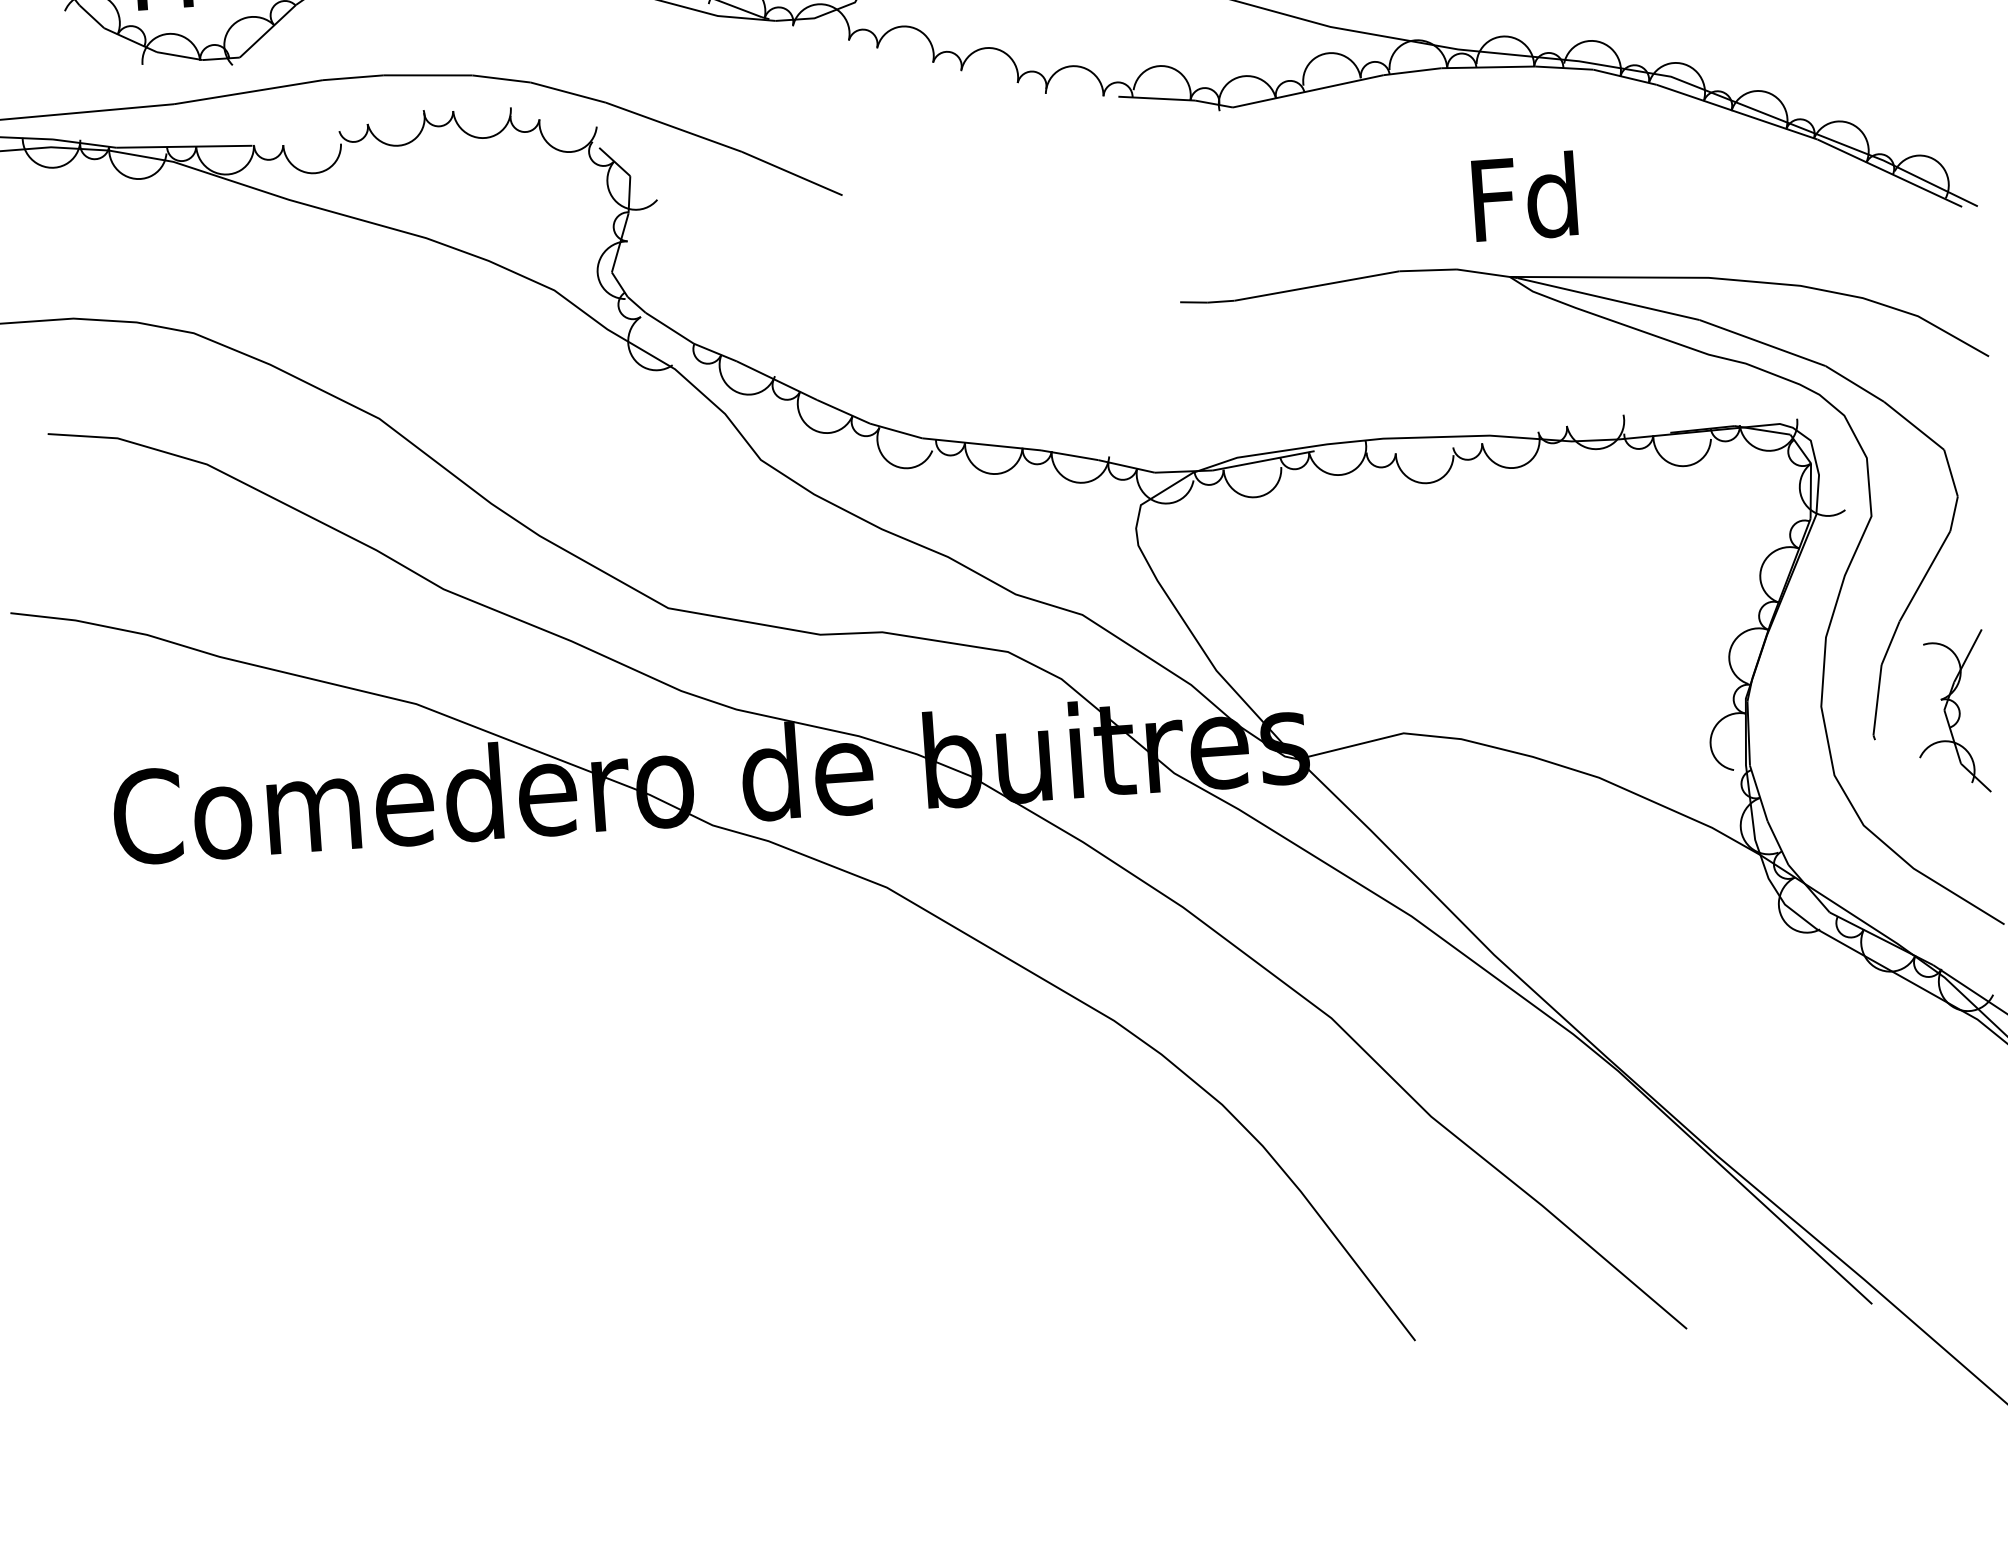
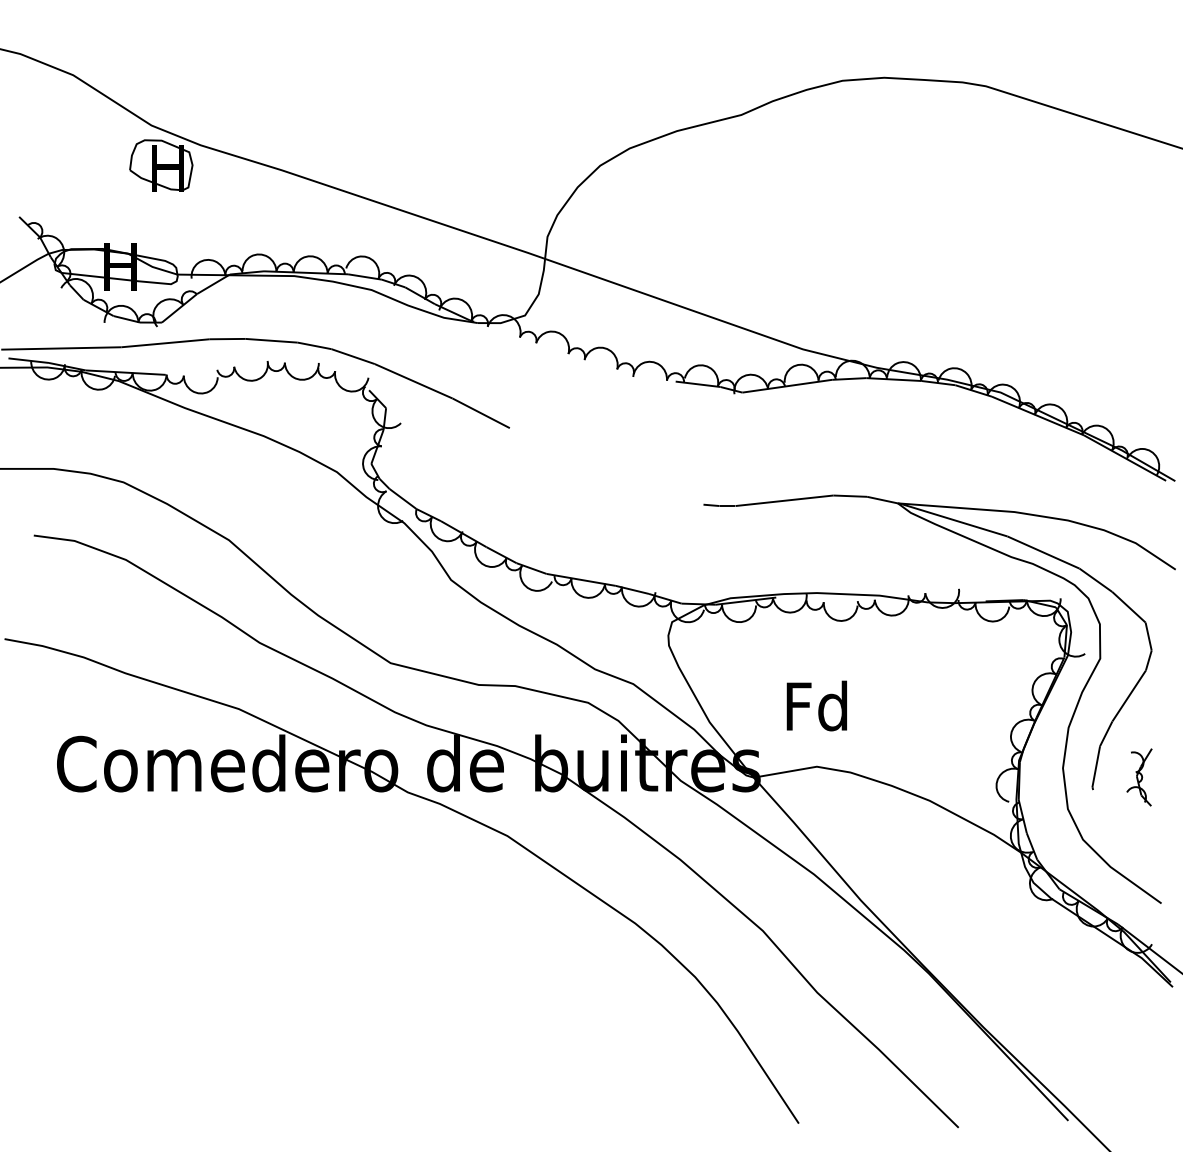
text: (1523, 196) -> (816, 705), moved
part: (1952, 713) -> (1139, 777), size x0.6

